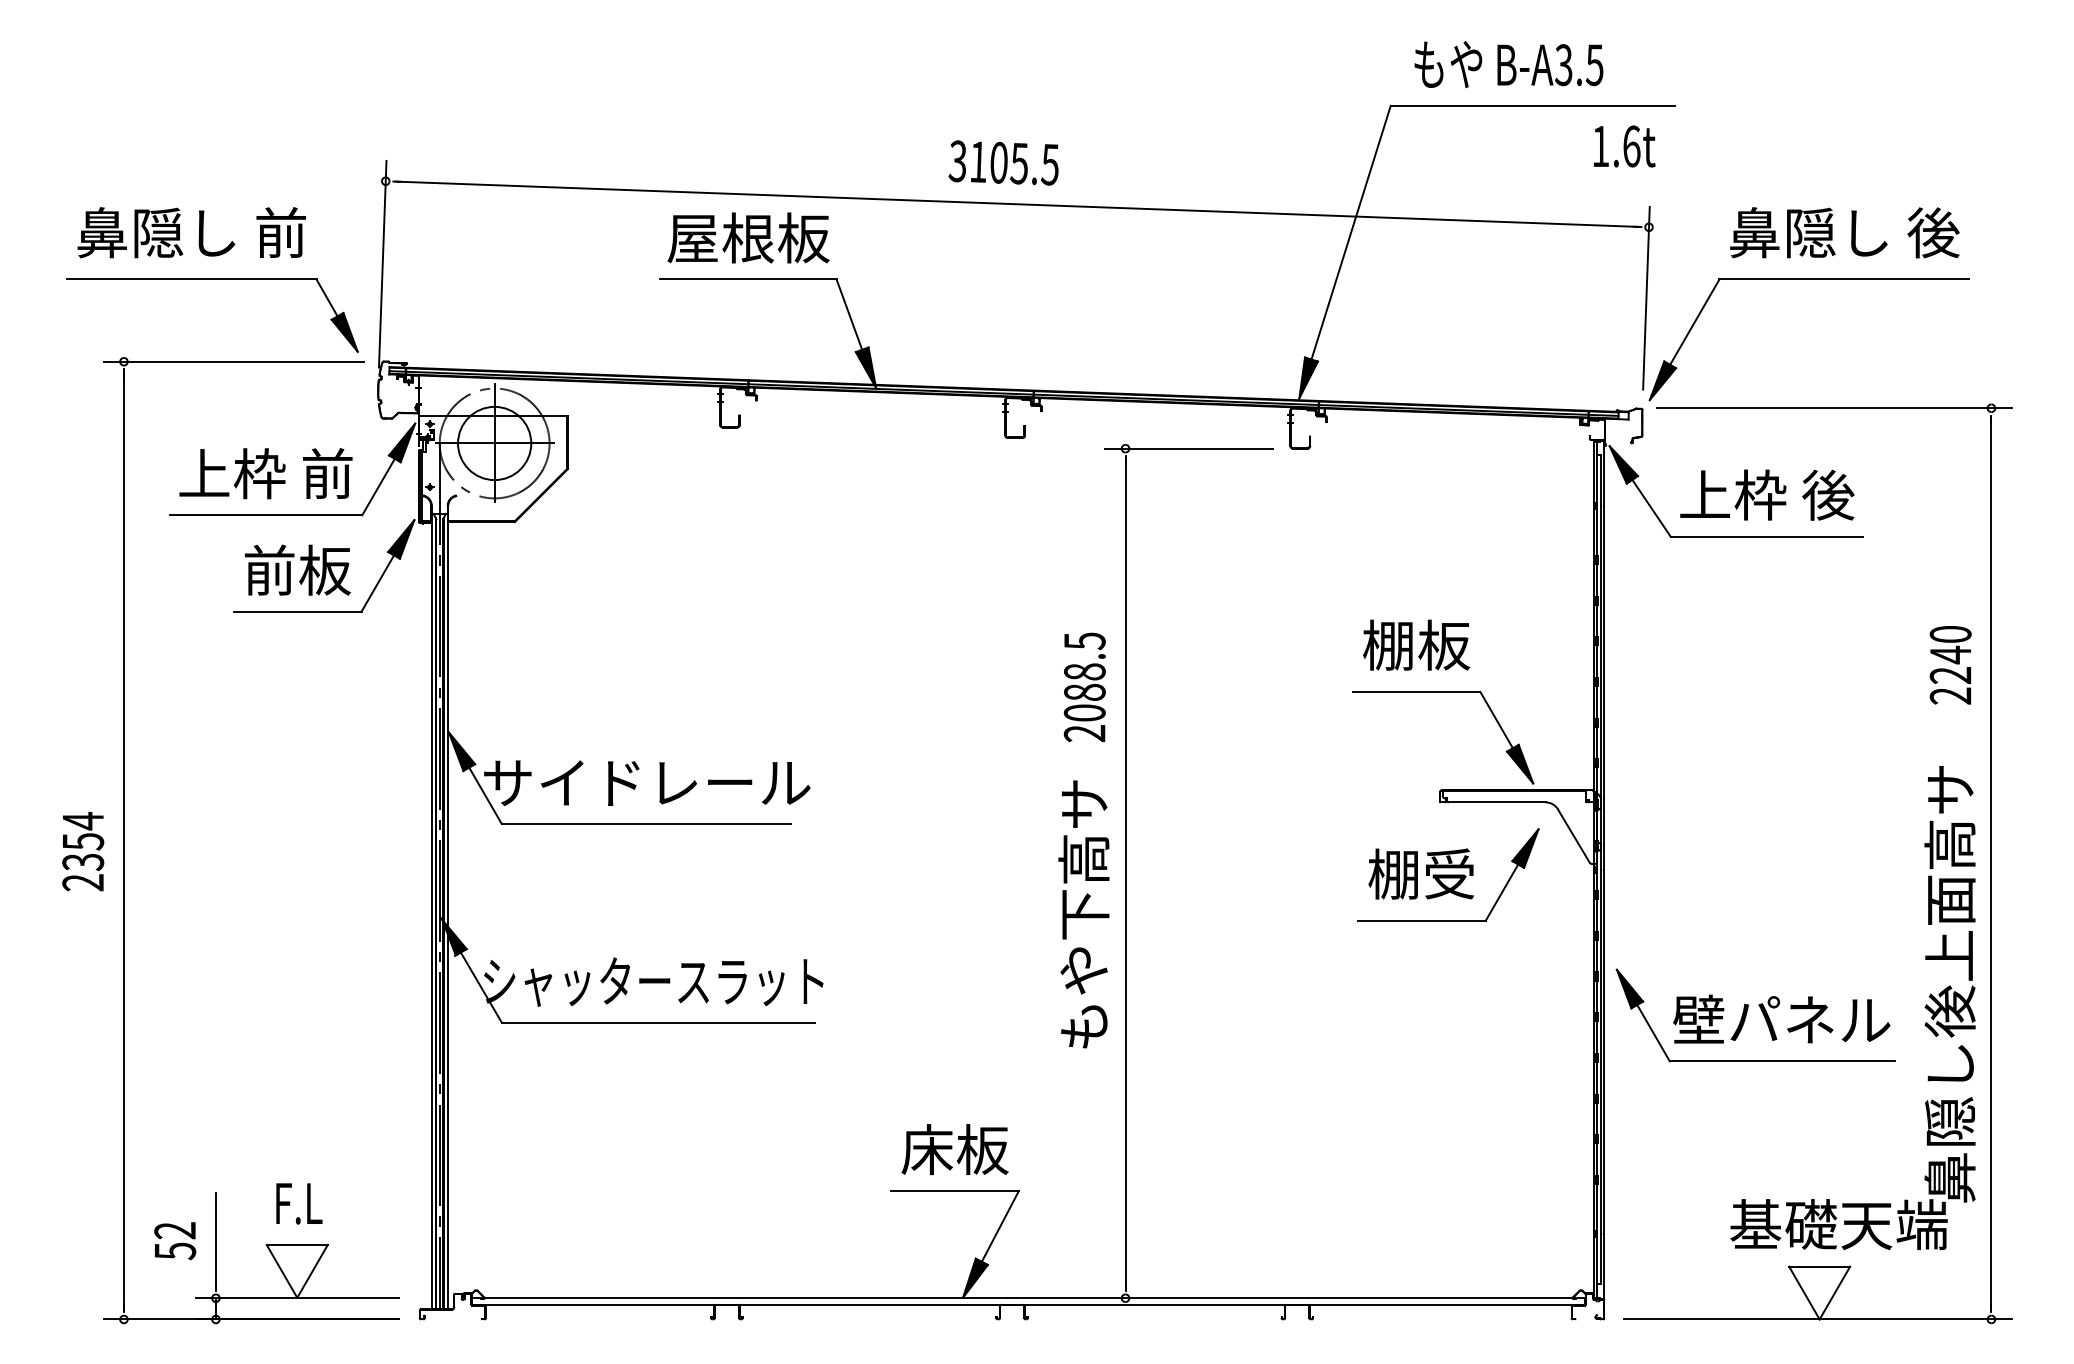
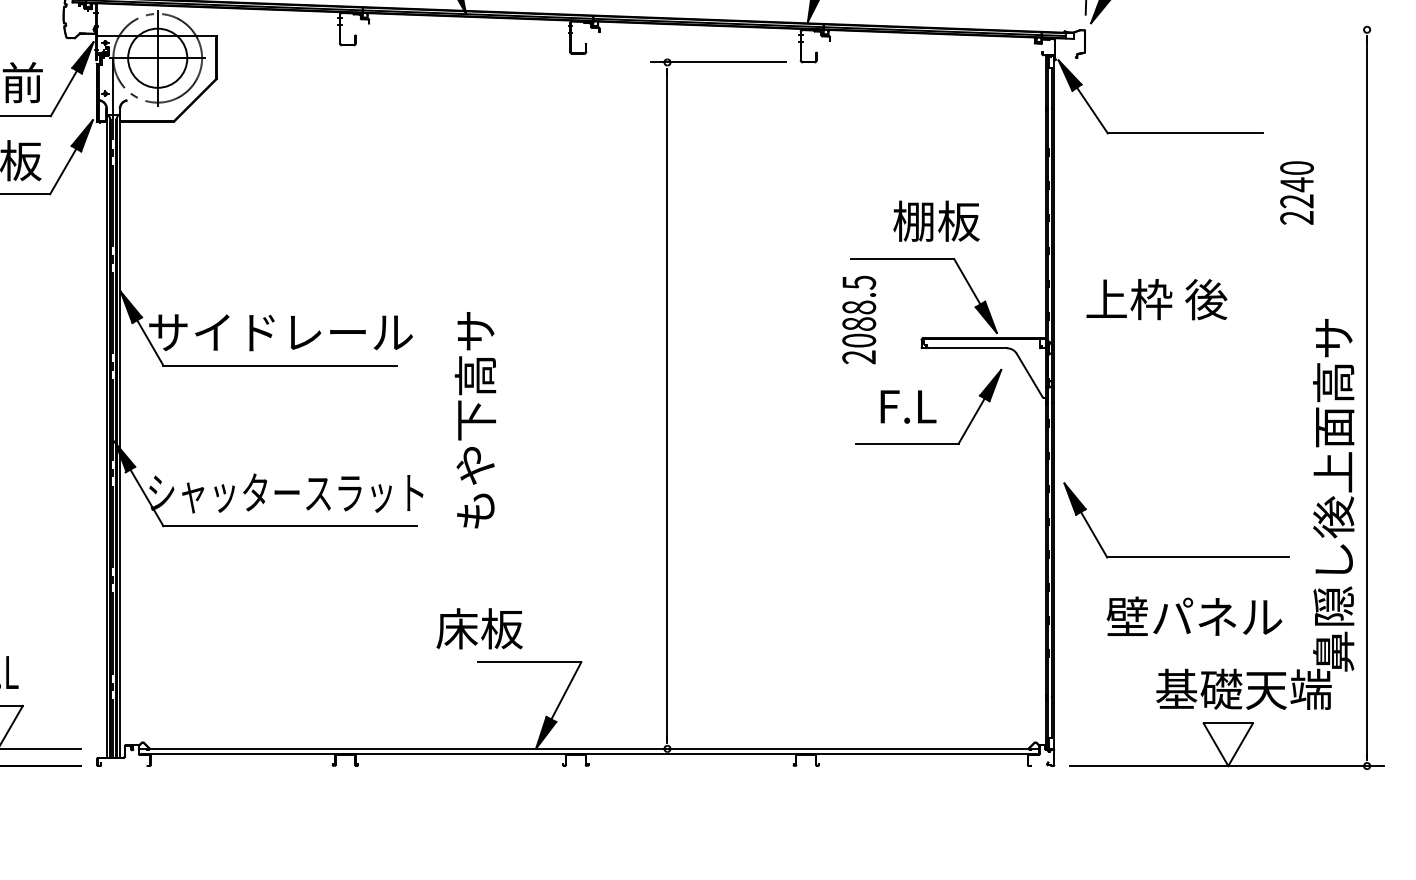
line: (1833, 408) -> (1239, 30), removed
text: (1767, 494) -> (1157, 299), moved
text: (1416, 644) -> (936, 220), moved
text: (1950, 665) -> (1296, 193), moved
text: (1084, 687) -> (858, 320), moved
text: (1421, 873) -> (906, 405), 棚受 -> F.L
text: (1083, 914) -> (475, 420), moved
text: (1781, 1018) -> (1194, 615), moved
text: (954, 1149) -> (479, 628), moved

